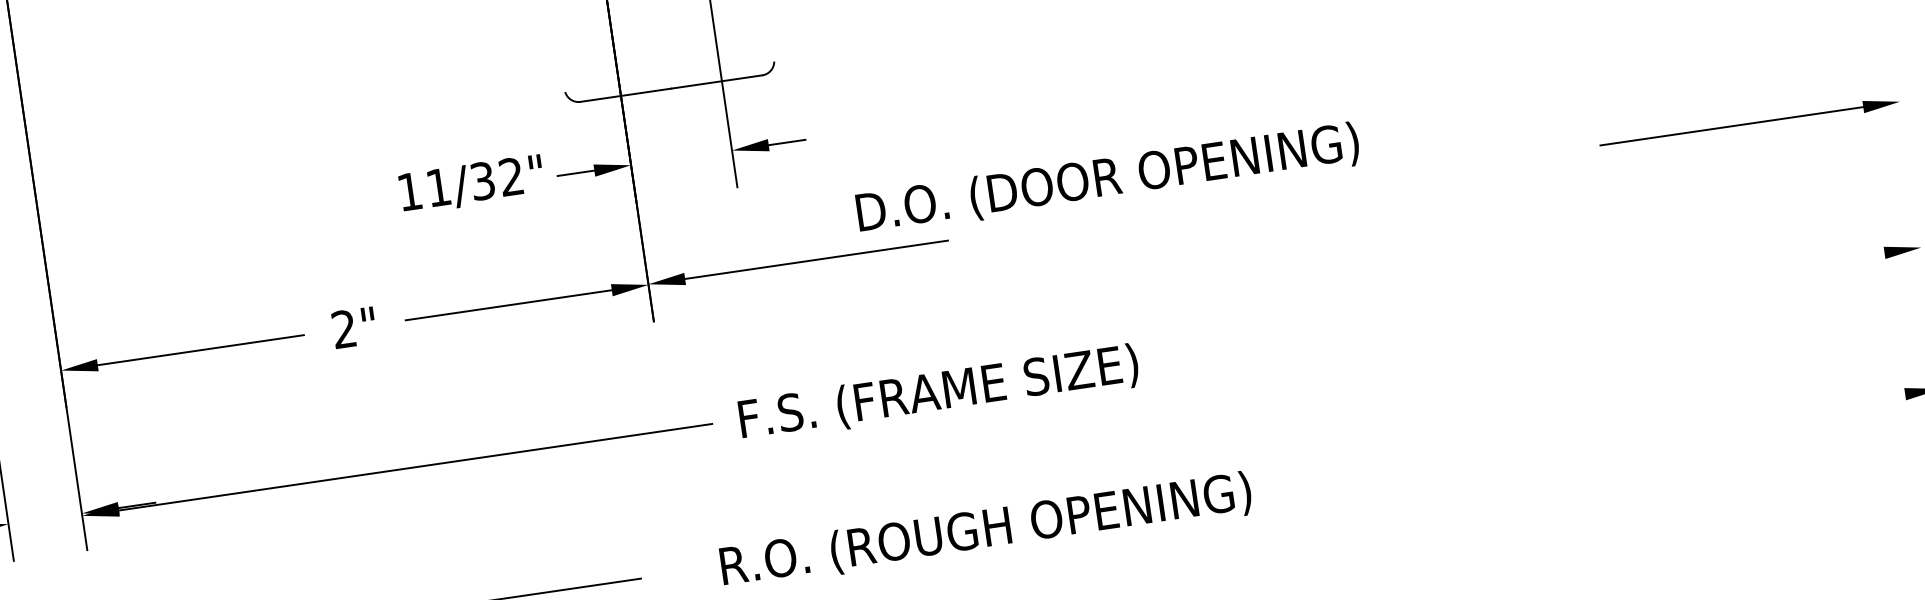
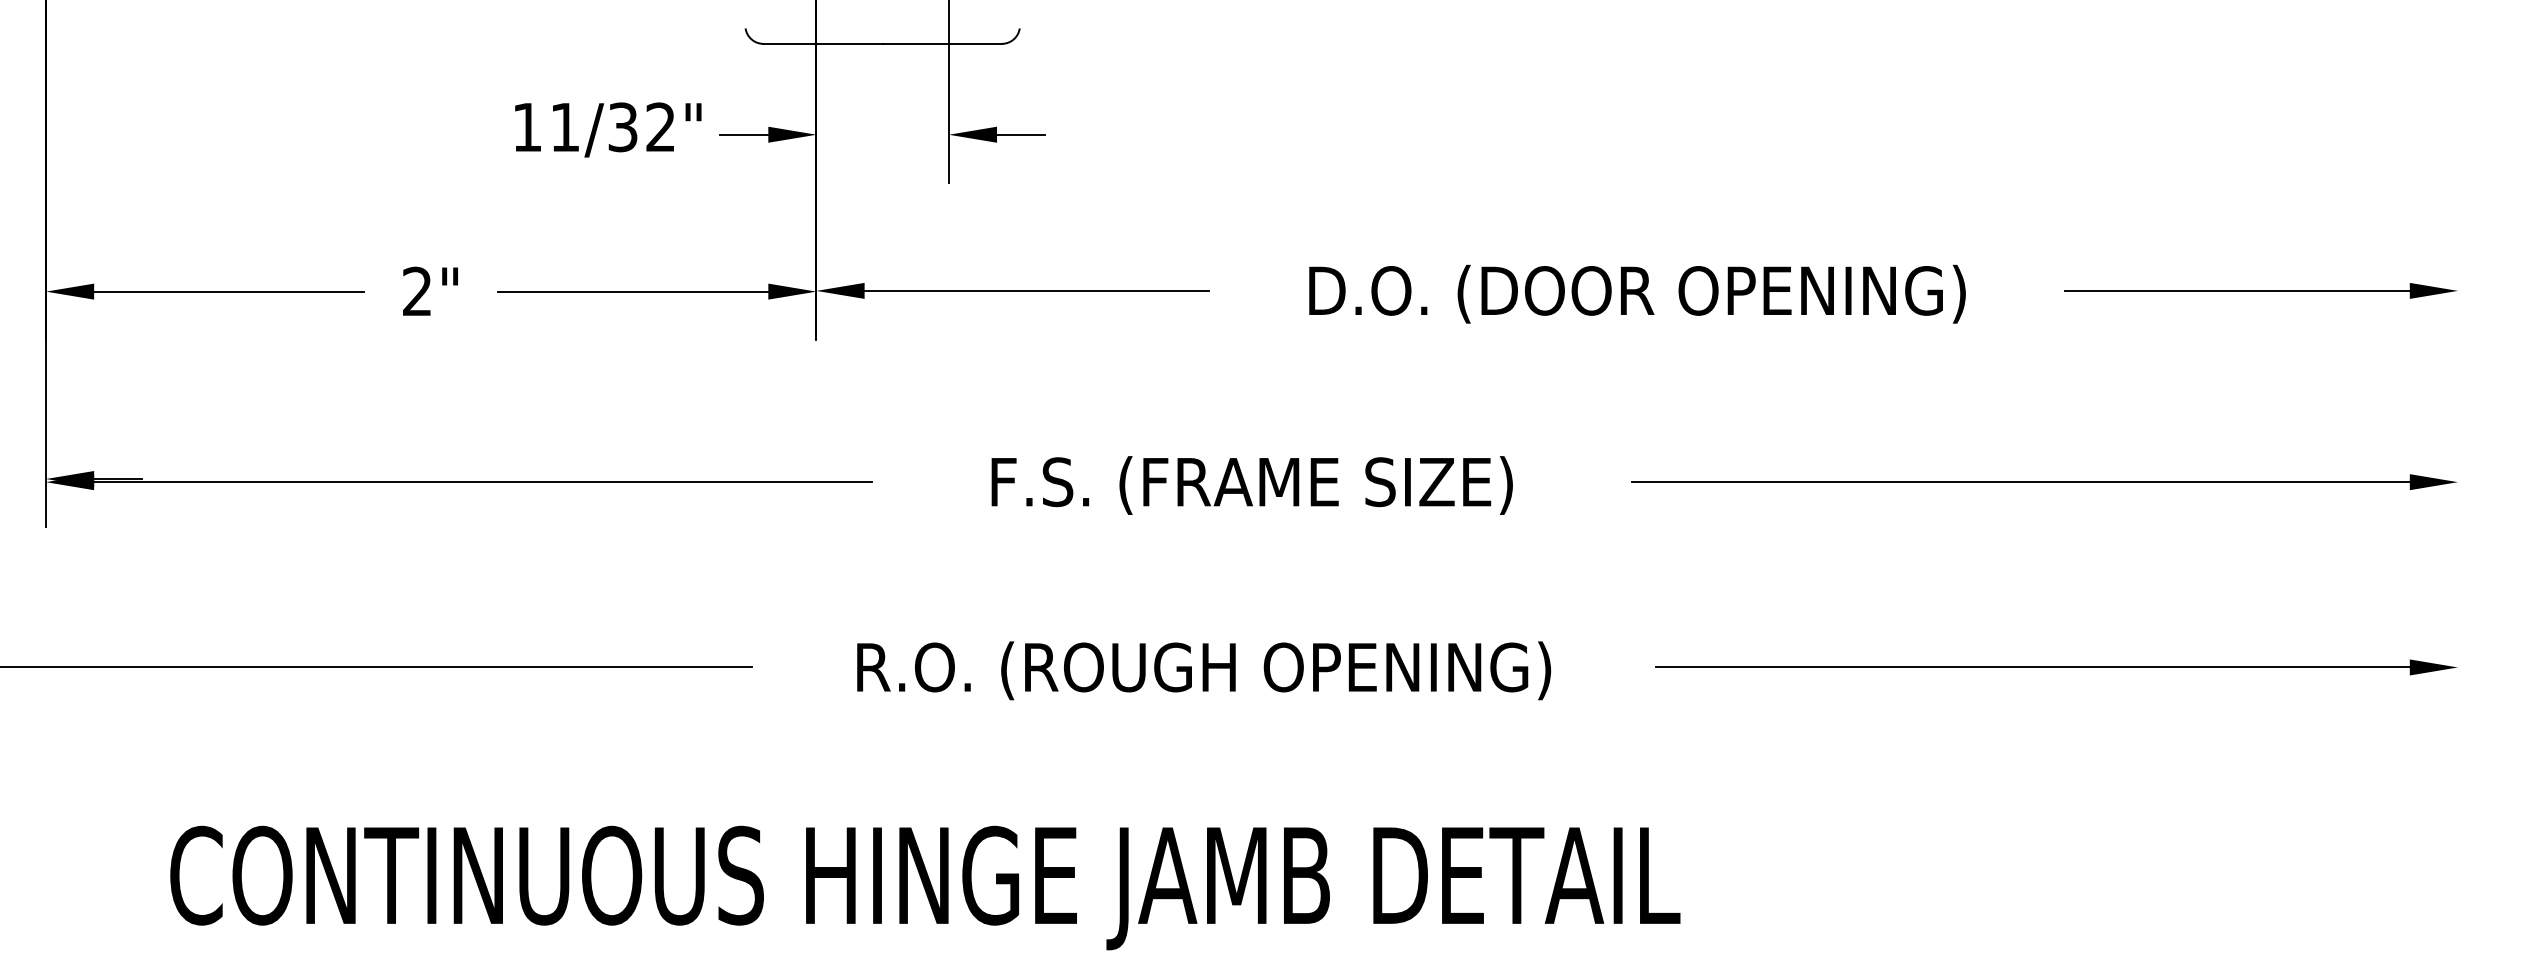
text: (1108, 178) -> (1637, 293), moved
line: (1587, 296) -> (2020, 482), added
text: (938, 393) -> (1251, 485), moved
line: (1617, 436) -> (2032, 667), added

